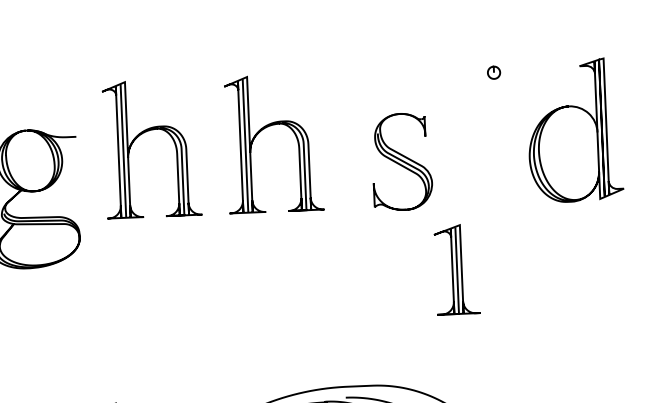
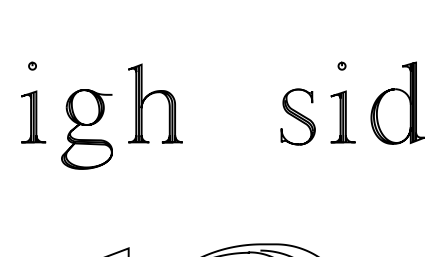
curve: (493, 71) -> (341, 65), moved
part: (264, 130) -> (220, 95), removed
part: (455, 268) -> (342, 116), moved

